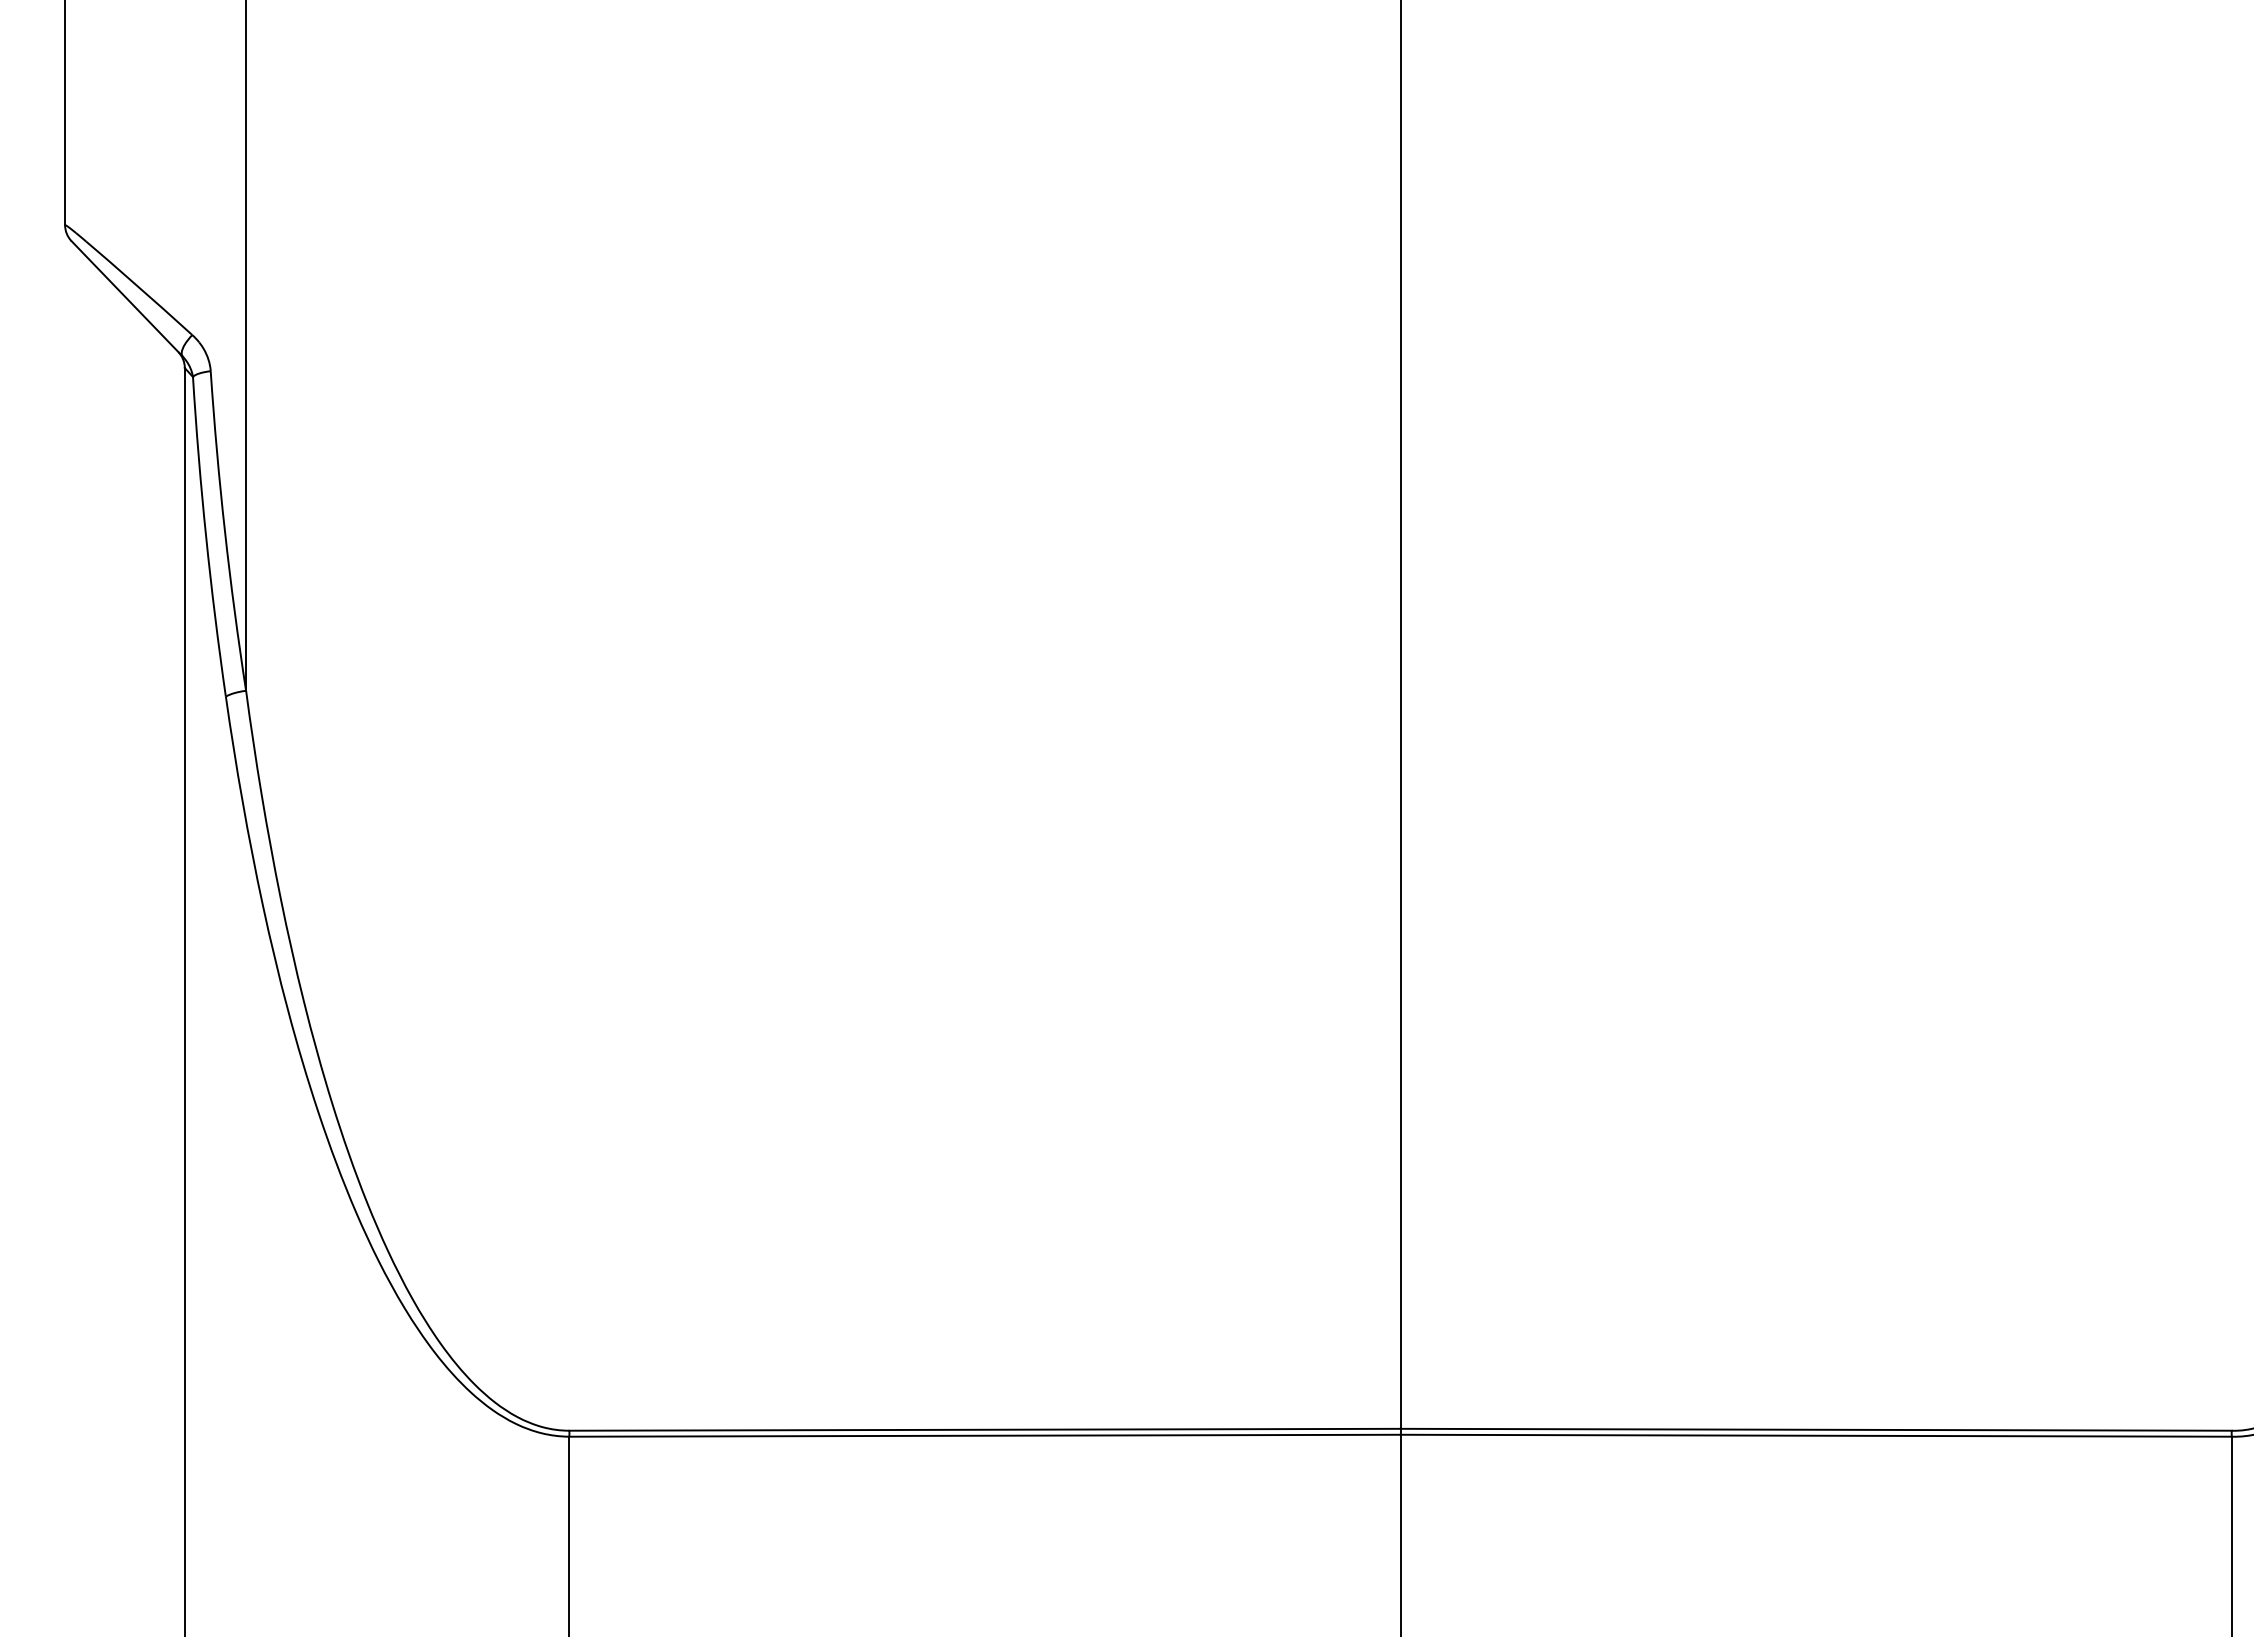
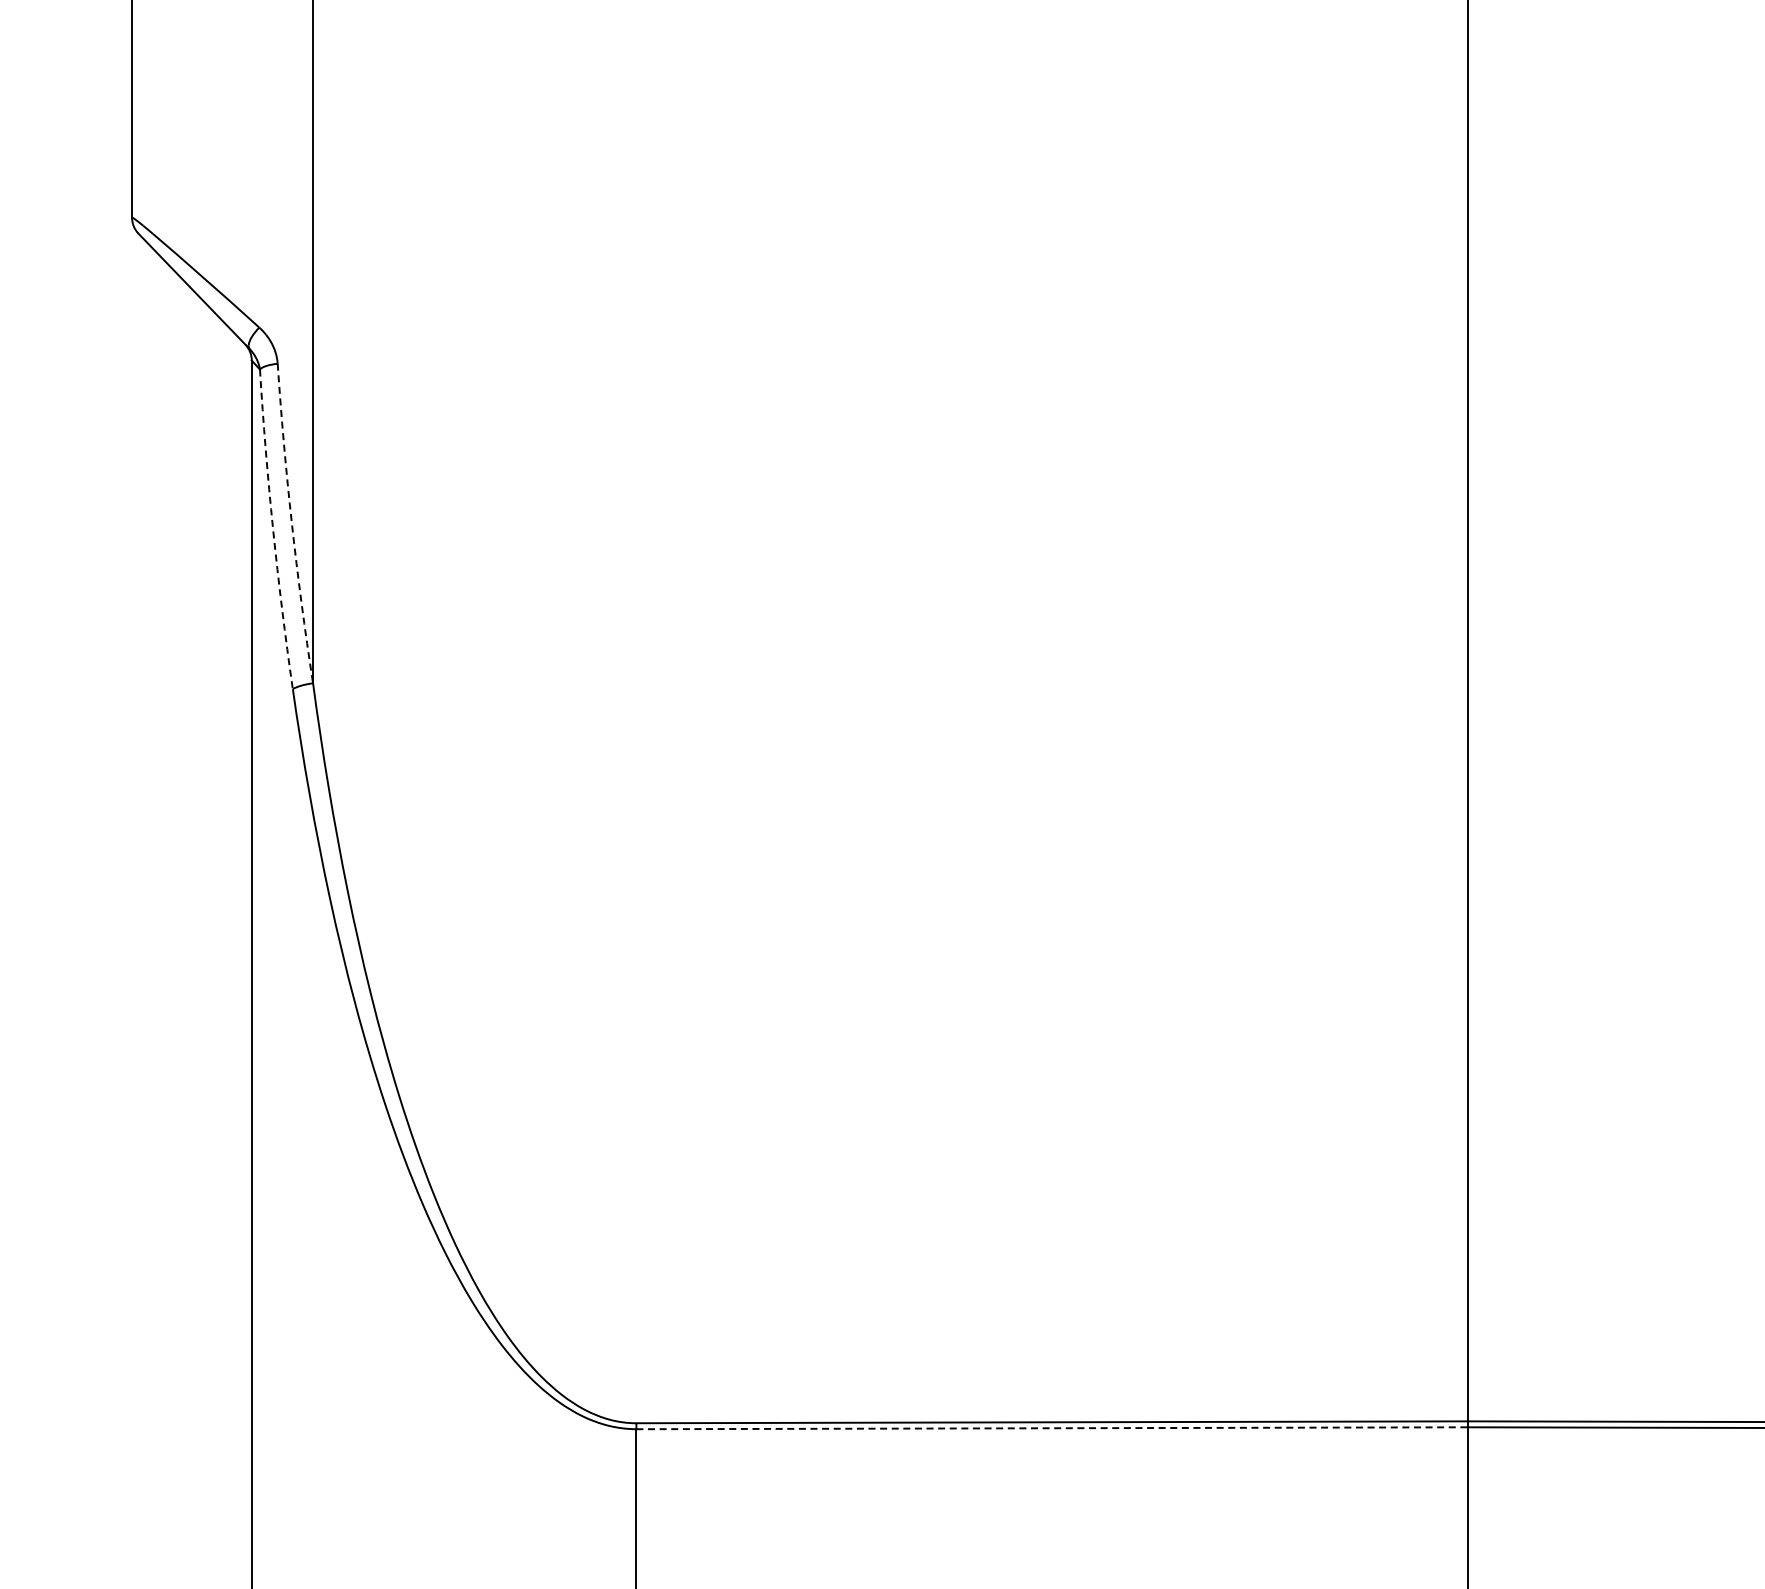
arc: (224, 531) -> (291, 524), solid -> dashed
arc: (206, 537) -> (273, 530), solid -> dashed
line: (985, 1435) -> (1052, 1428), solid -> dashed

